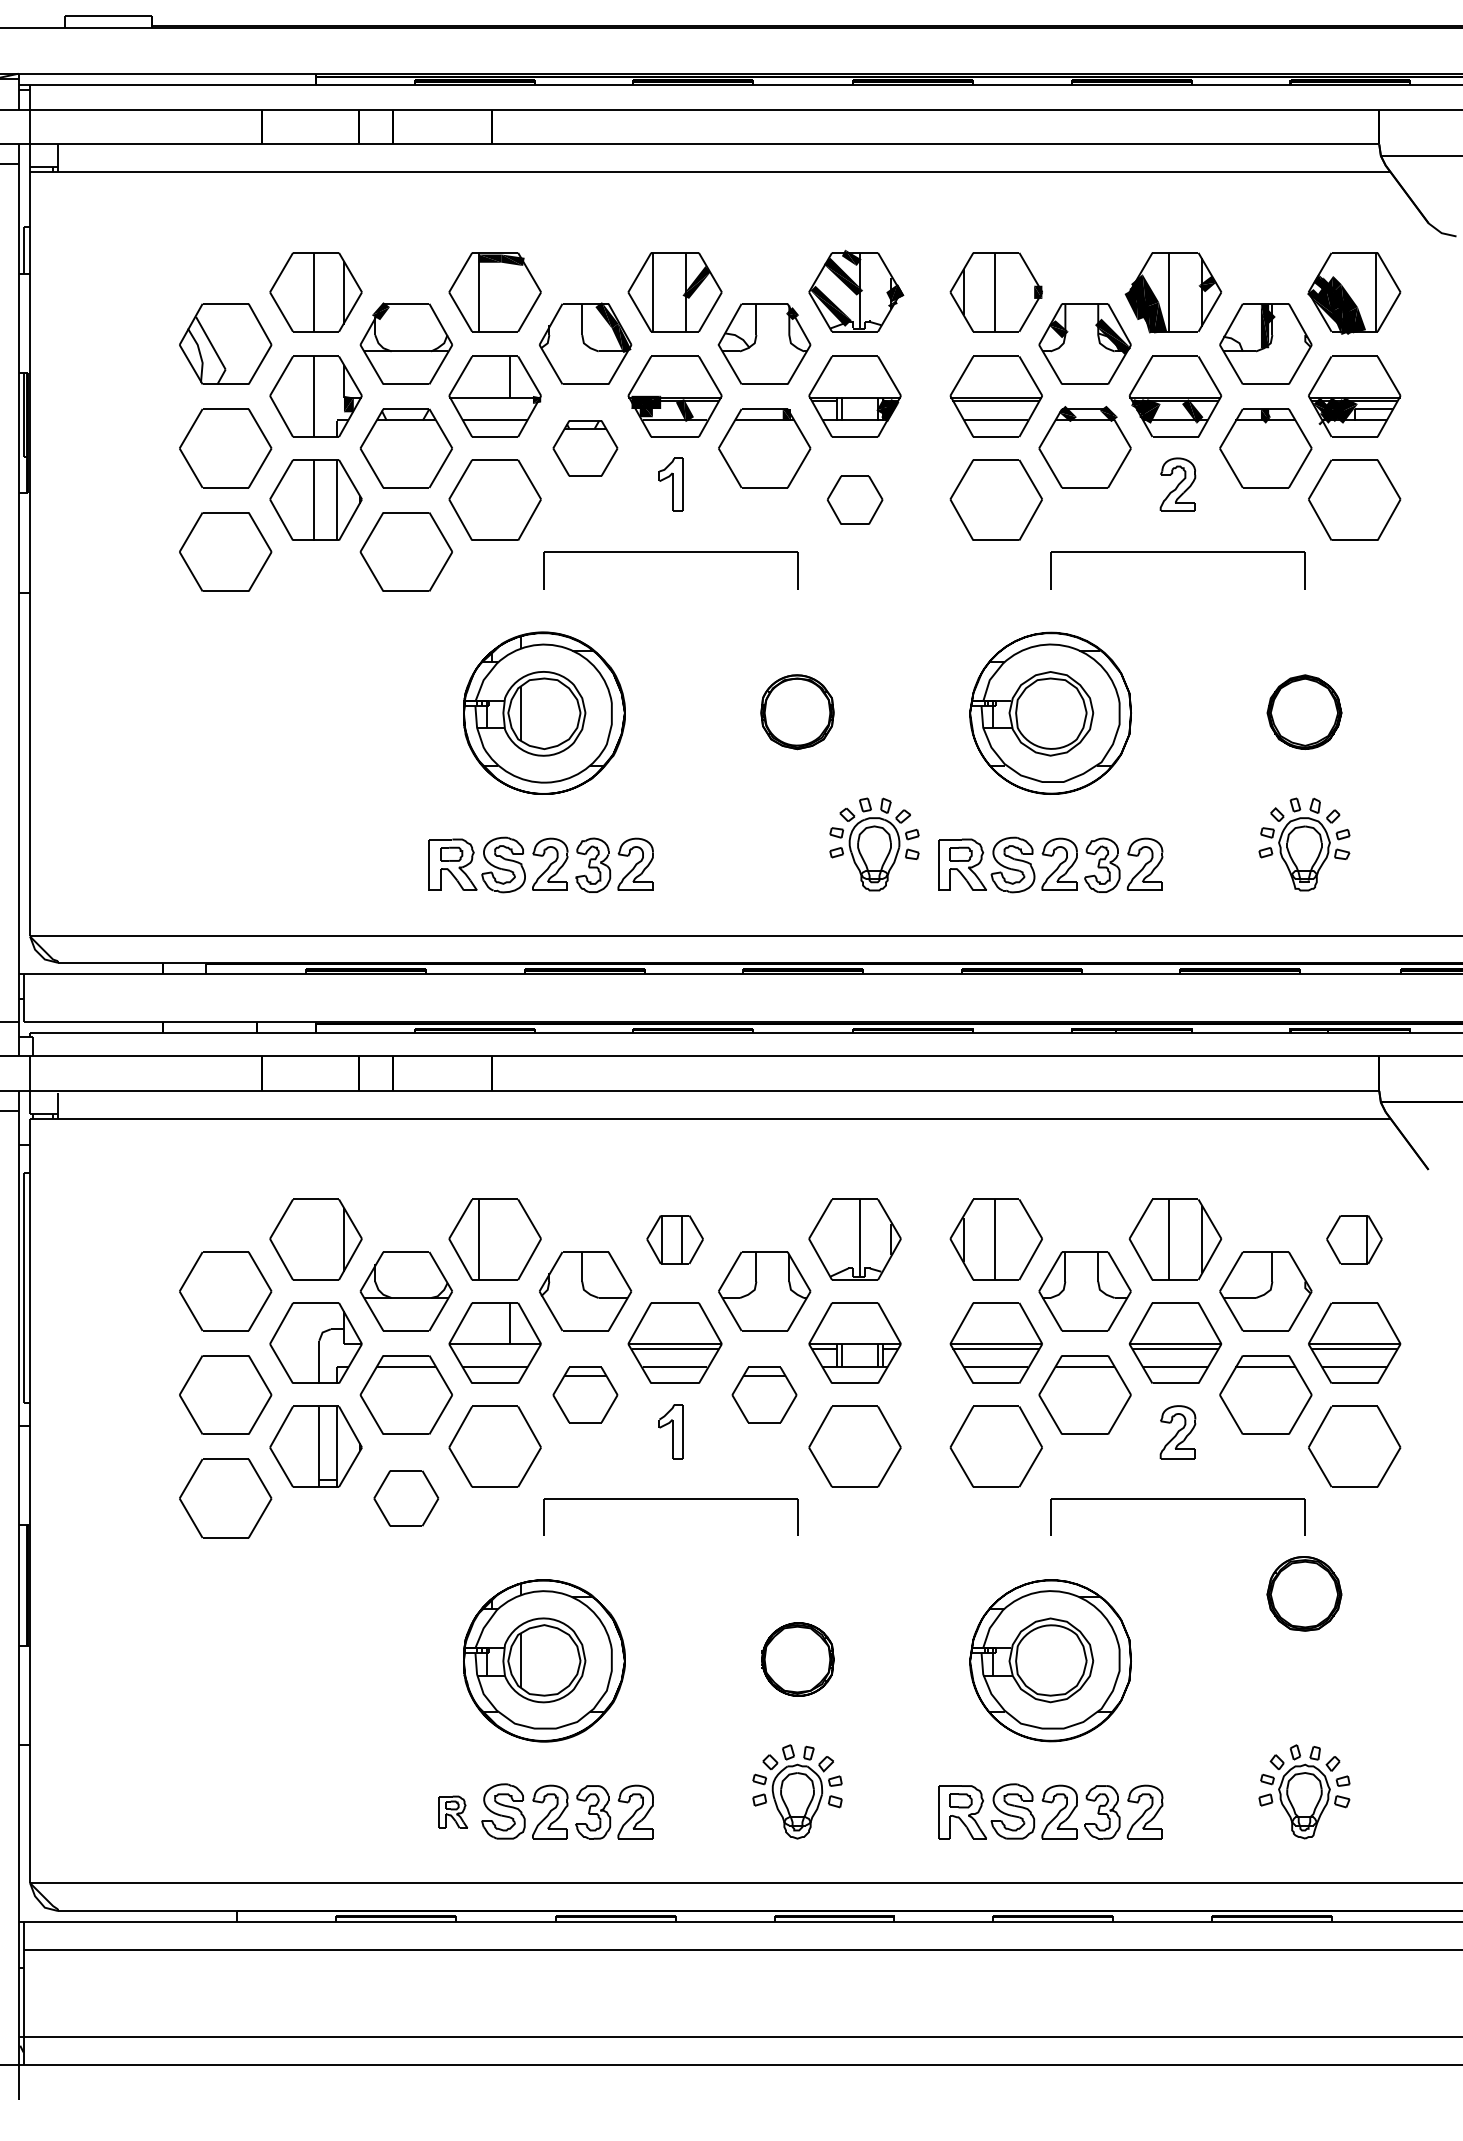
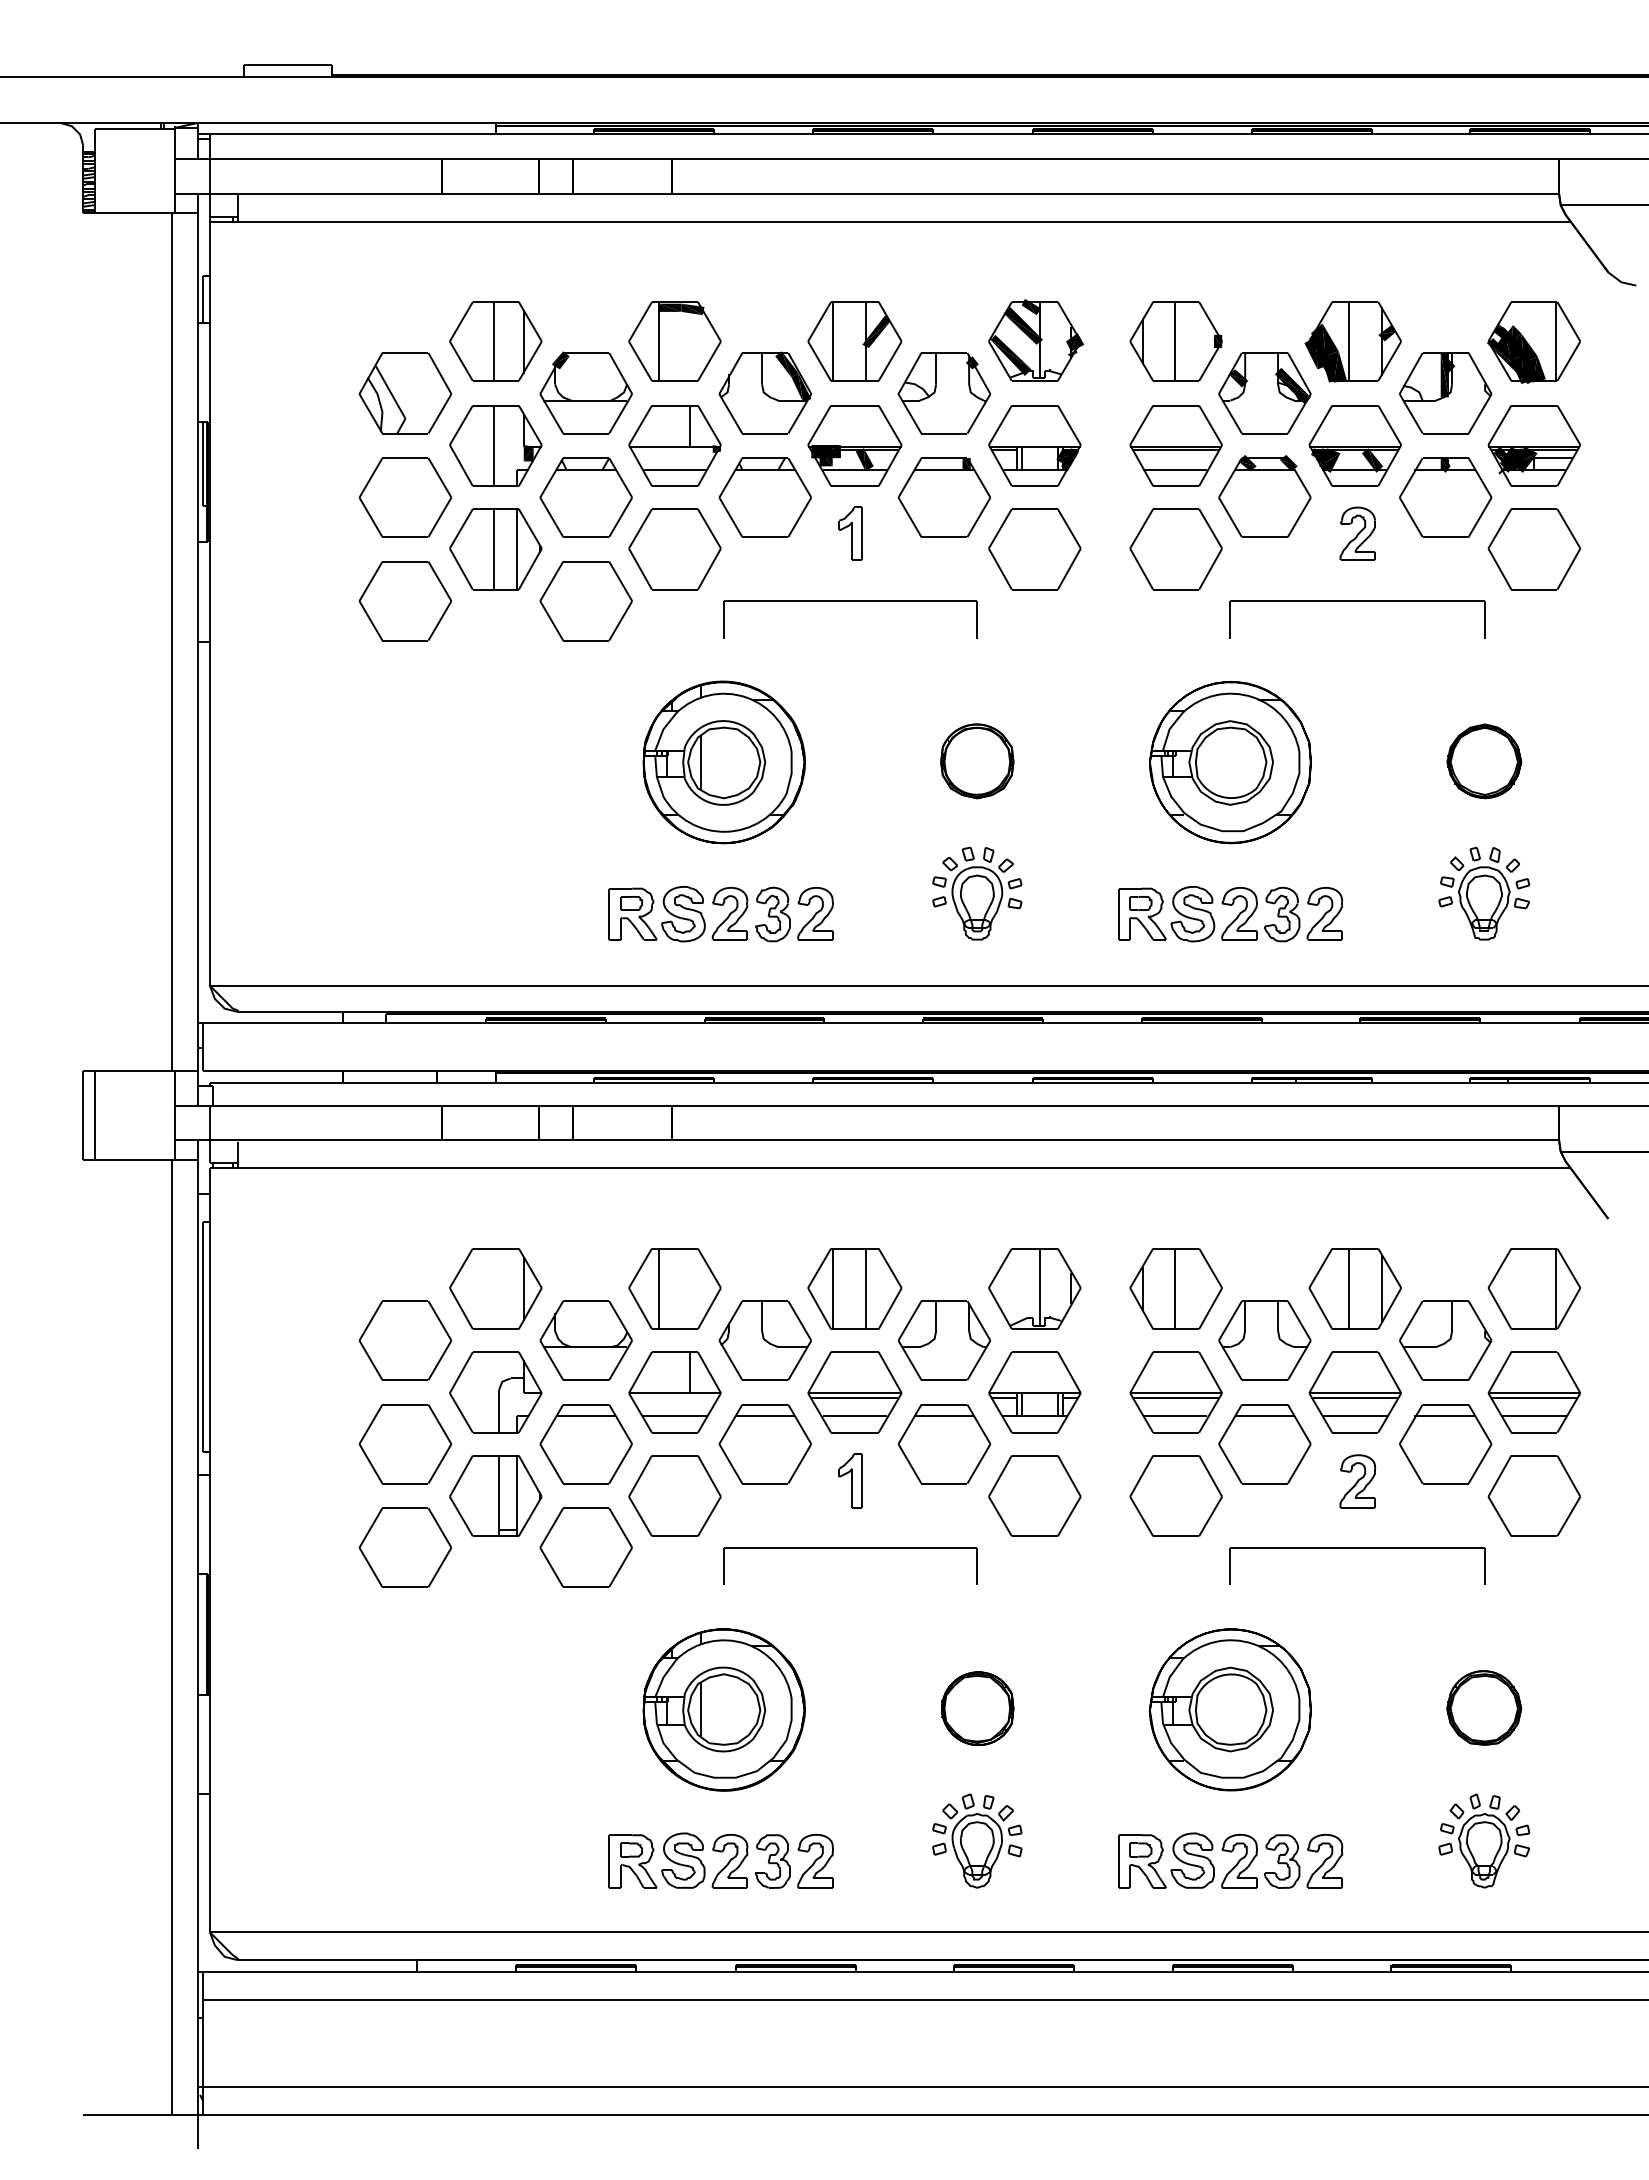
part: (584, 448) -> (764, 497), size x1.43
part: (854, 500) -> (1034, 549), size x1.67
part: (874, 844) -> (977, 893), moved
part: (674, 1239) -> (854, 1288), size x1.67
part: (1353, 1239) -> (1533, 1288), size x1.67
part: (584, 1395) -> (764, 1444), size x1.43
part: (763, 1395) -> (943, 1444), size x1.43
part: (405, 1498) -> (585, 1547), size x1.43
part: (1304, 1593) -> (1484, 1707), moved
part: (452, 1812) -> (632, 1861), size x1.67

